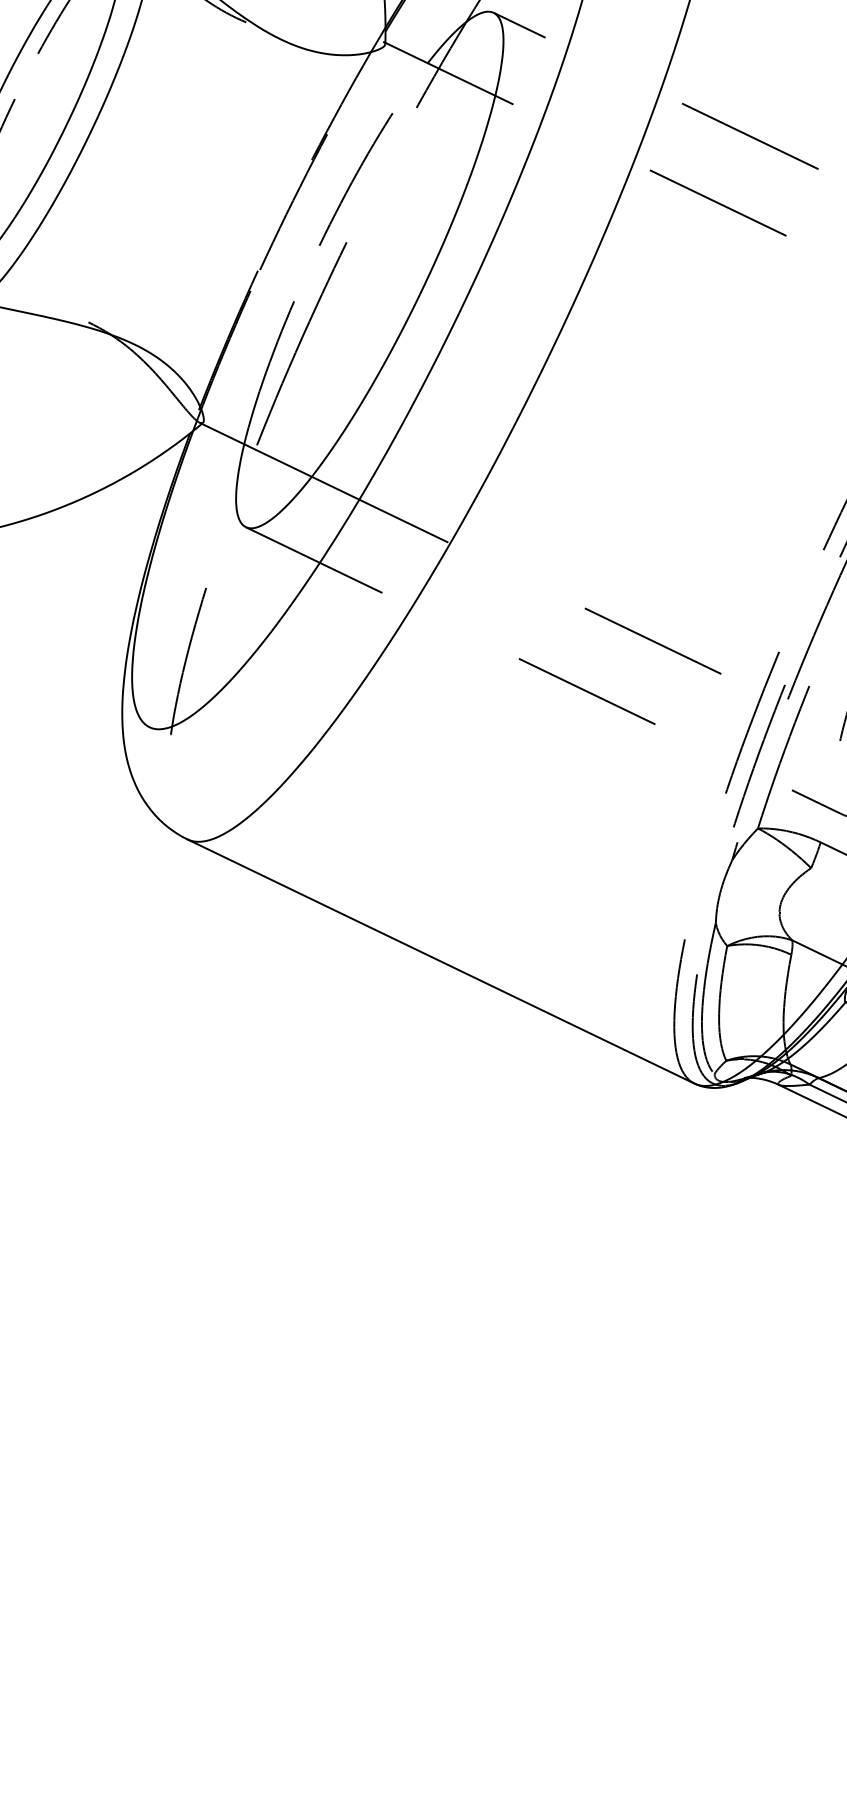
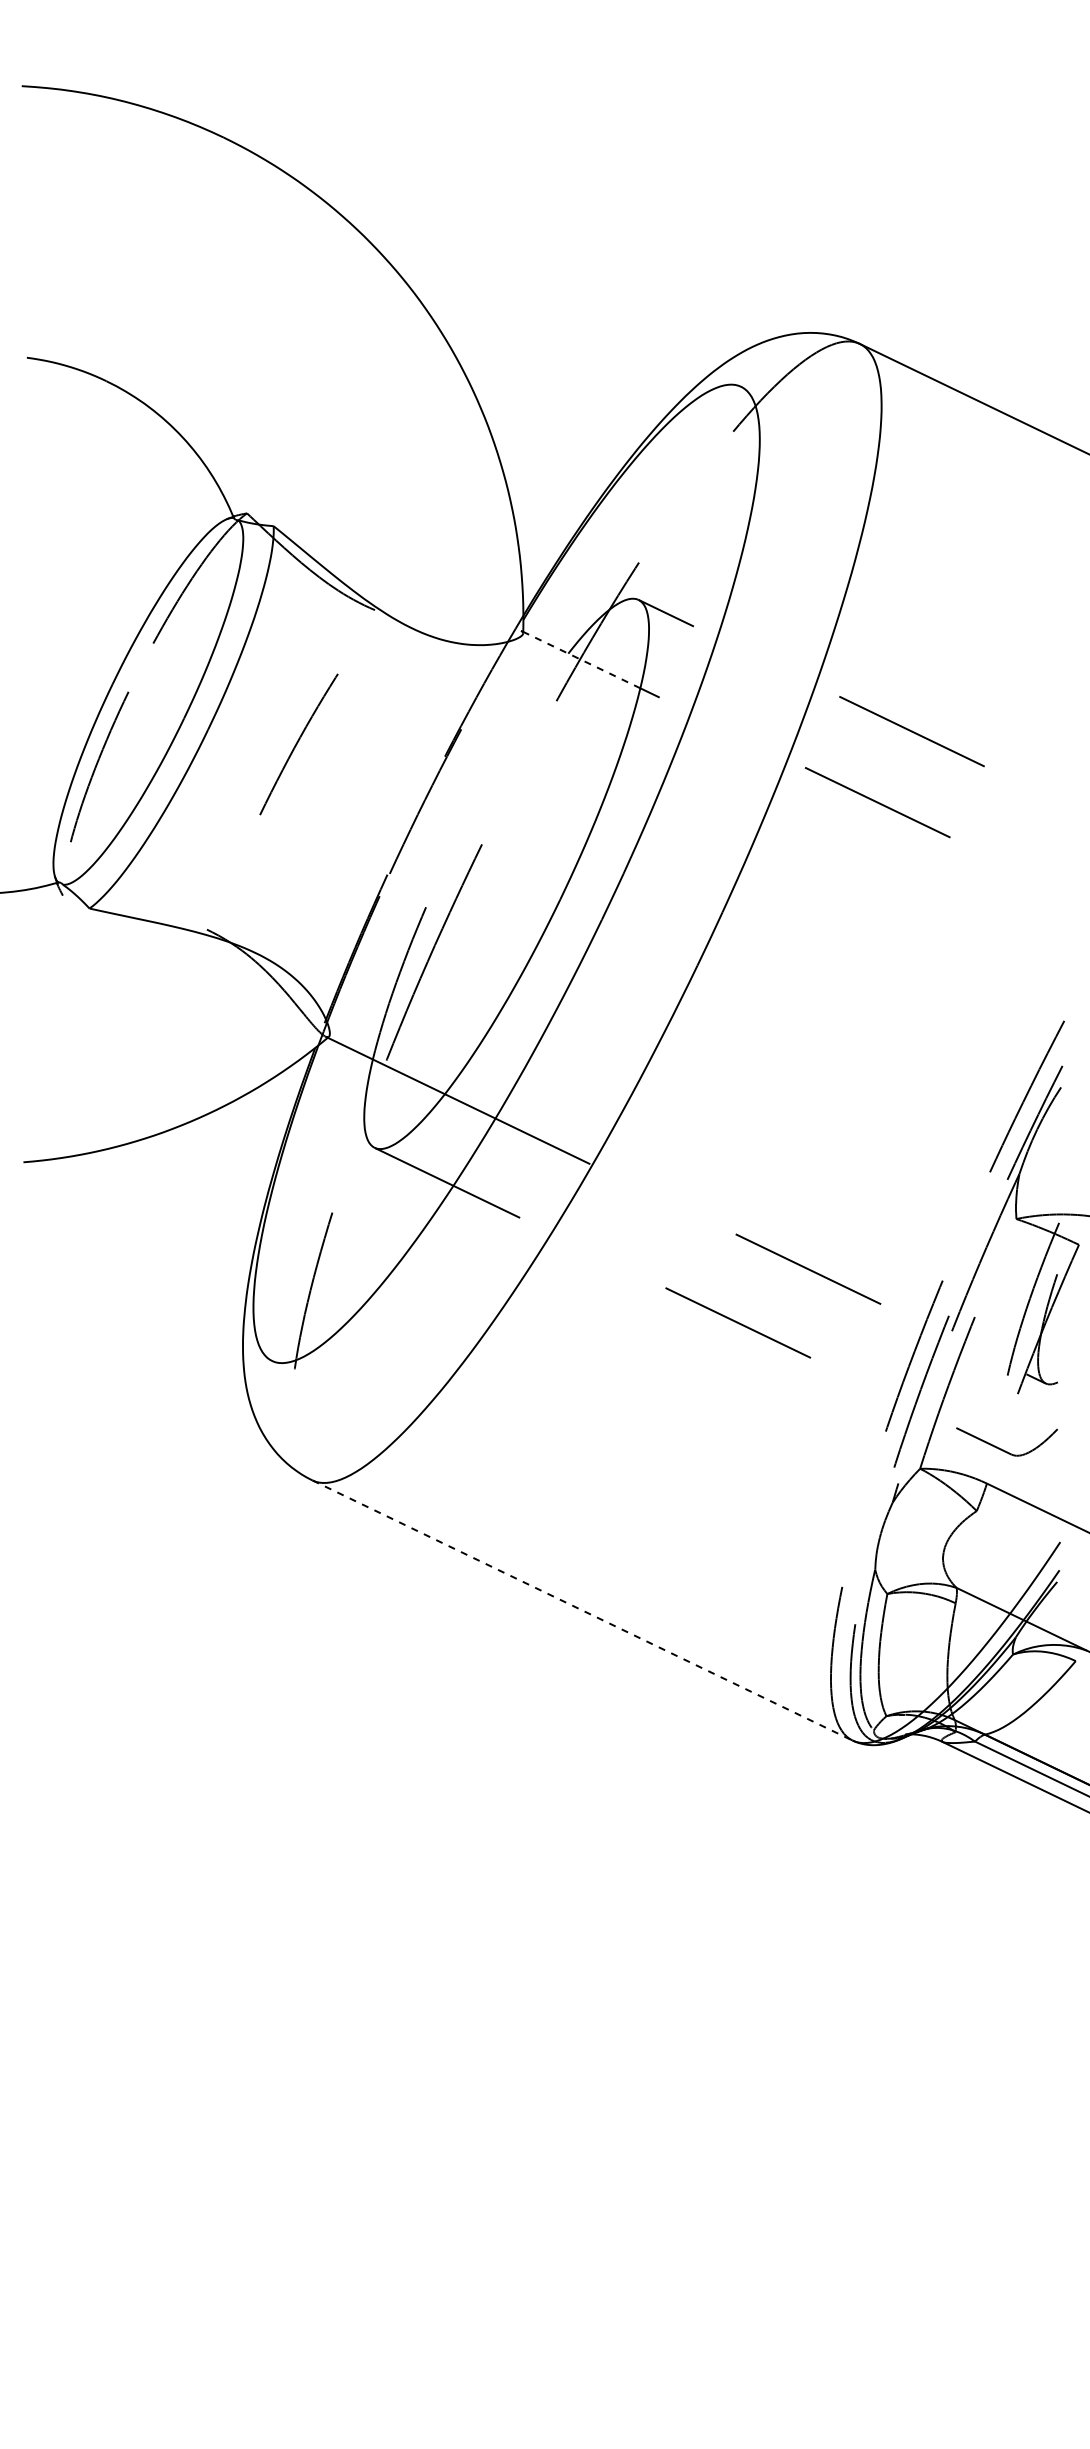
line: (440, 68) -> (581, 659), solid -> dashed
curve: (354, 179) -> (297, 744), moved
line: (441, 961) -> (582, 1610), solid -> dashed

